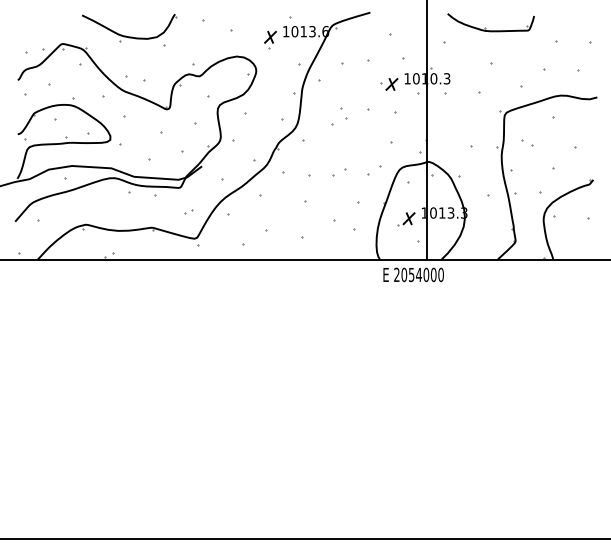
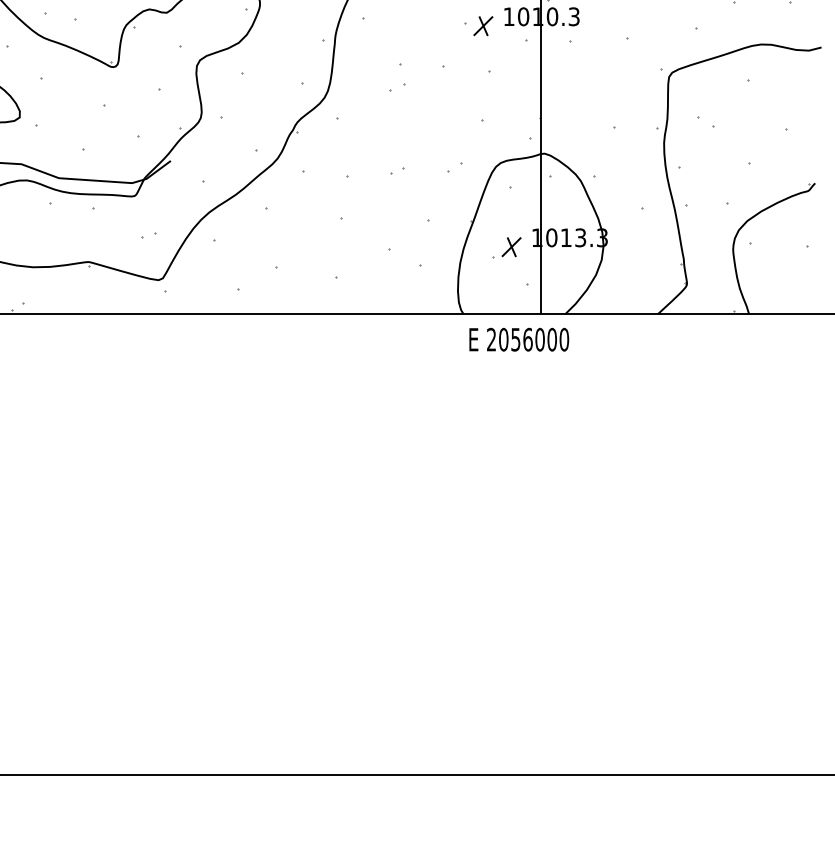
part: (339, 121) -> (397, 87), size x0.62
part: (374, 169) -> (454, 166), size x0.62
part: (339, 172) -> (397, 171), size x0.62
text: (418, 274) -> (527, 339), 2054000 -> 2056000

